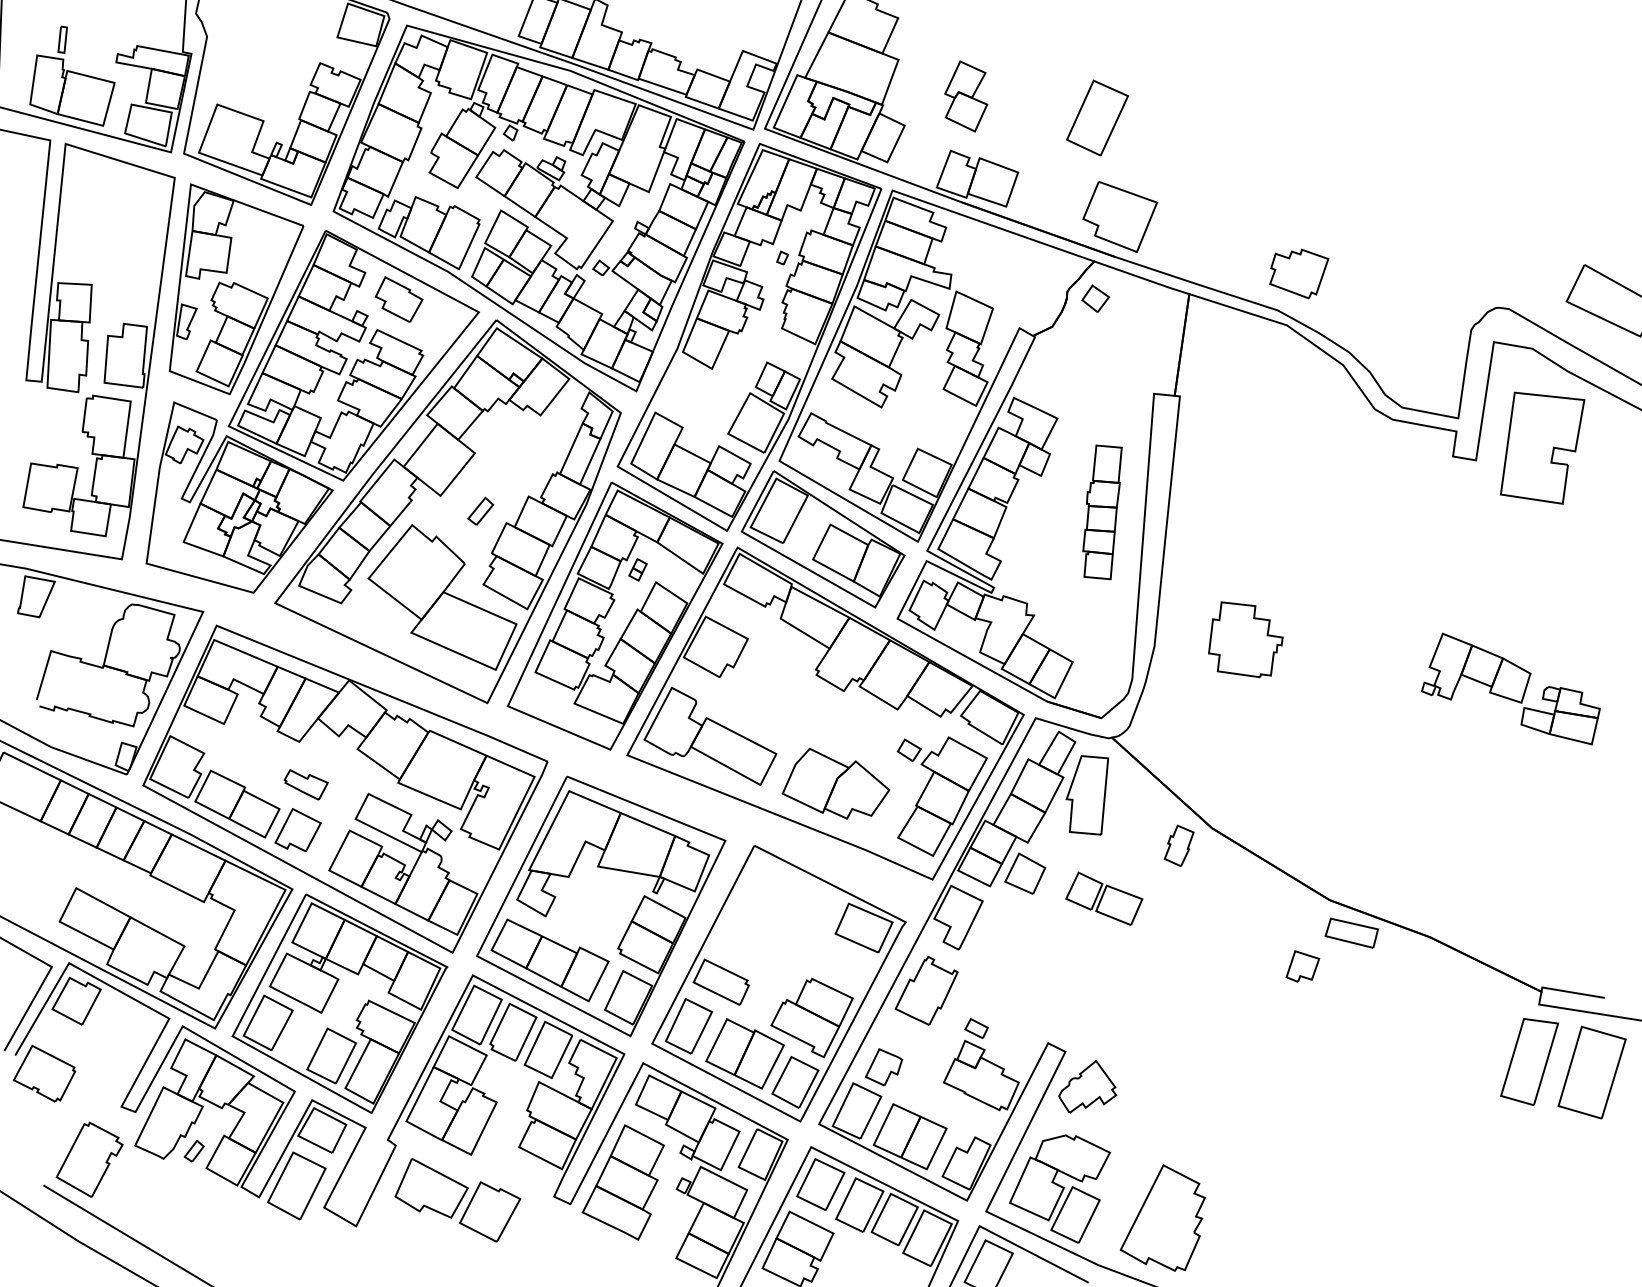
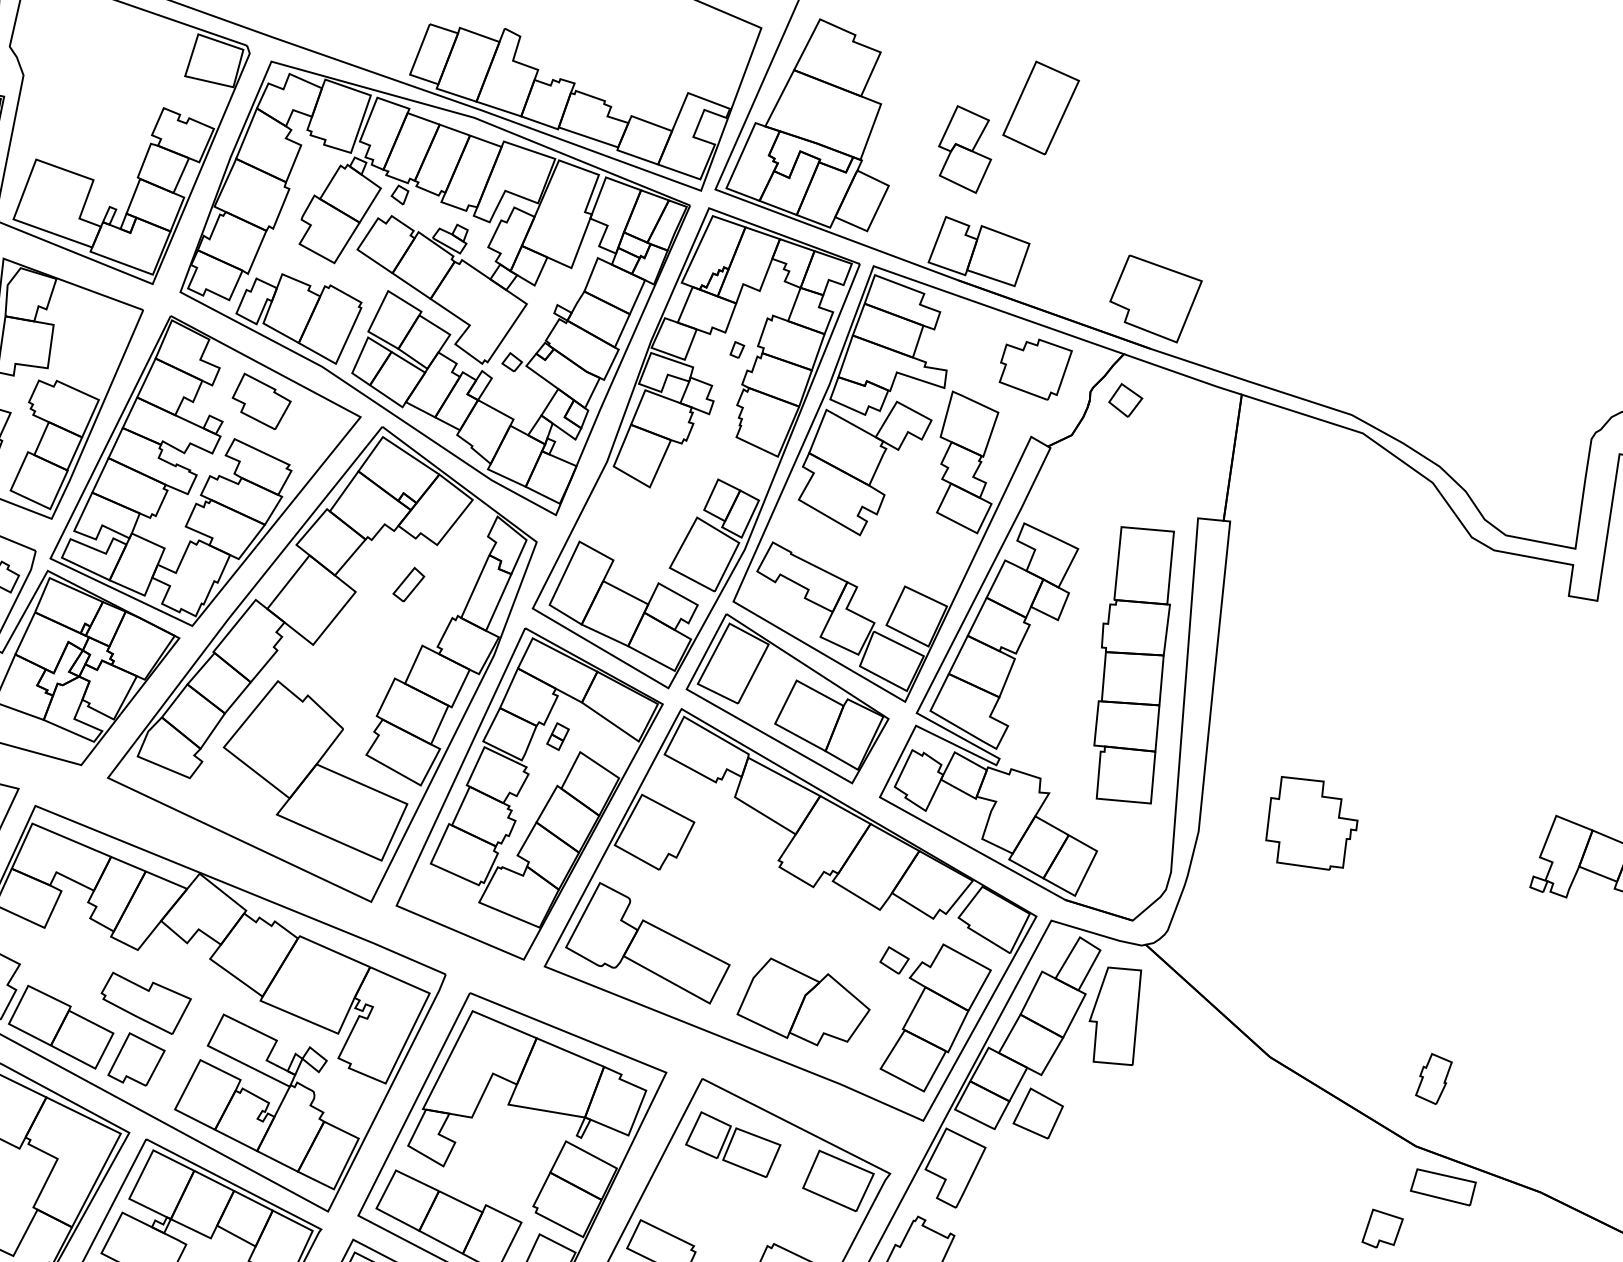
part: (1097, 117) -> (1041, 107), moved
part: (1299, 273) -> (1036, 369), moved
part: (480, 510) -> (408, 583), moved
part: (1102, 512) -> (1134, 665), size x1.67
part: (306, 784) -> (146, 1002), size x1.67
part: (1178, 845) -> (1433, 1078), moved
part: (1104, 898) -> (733, 1144), moved

